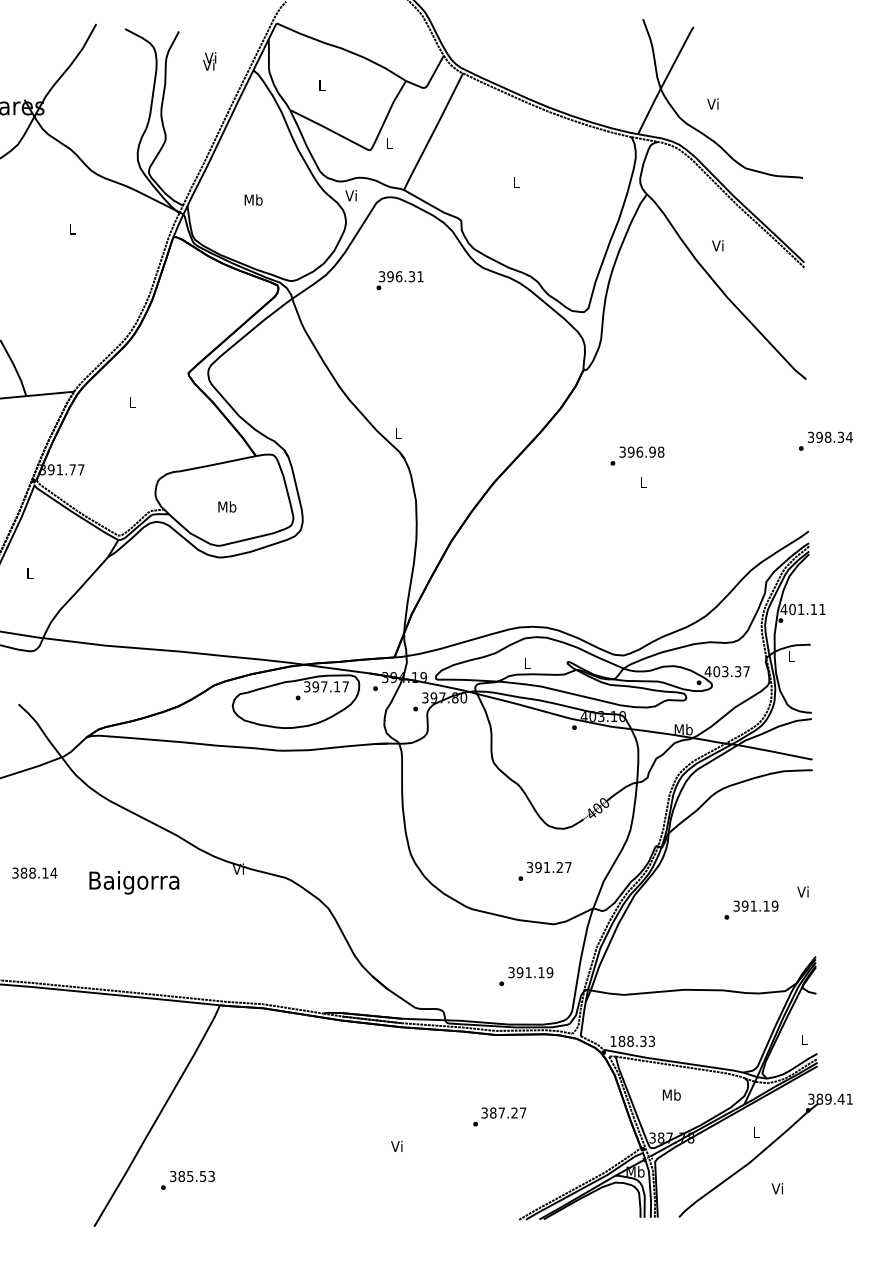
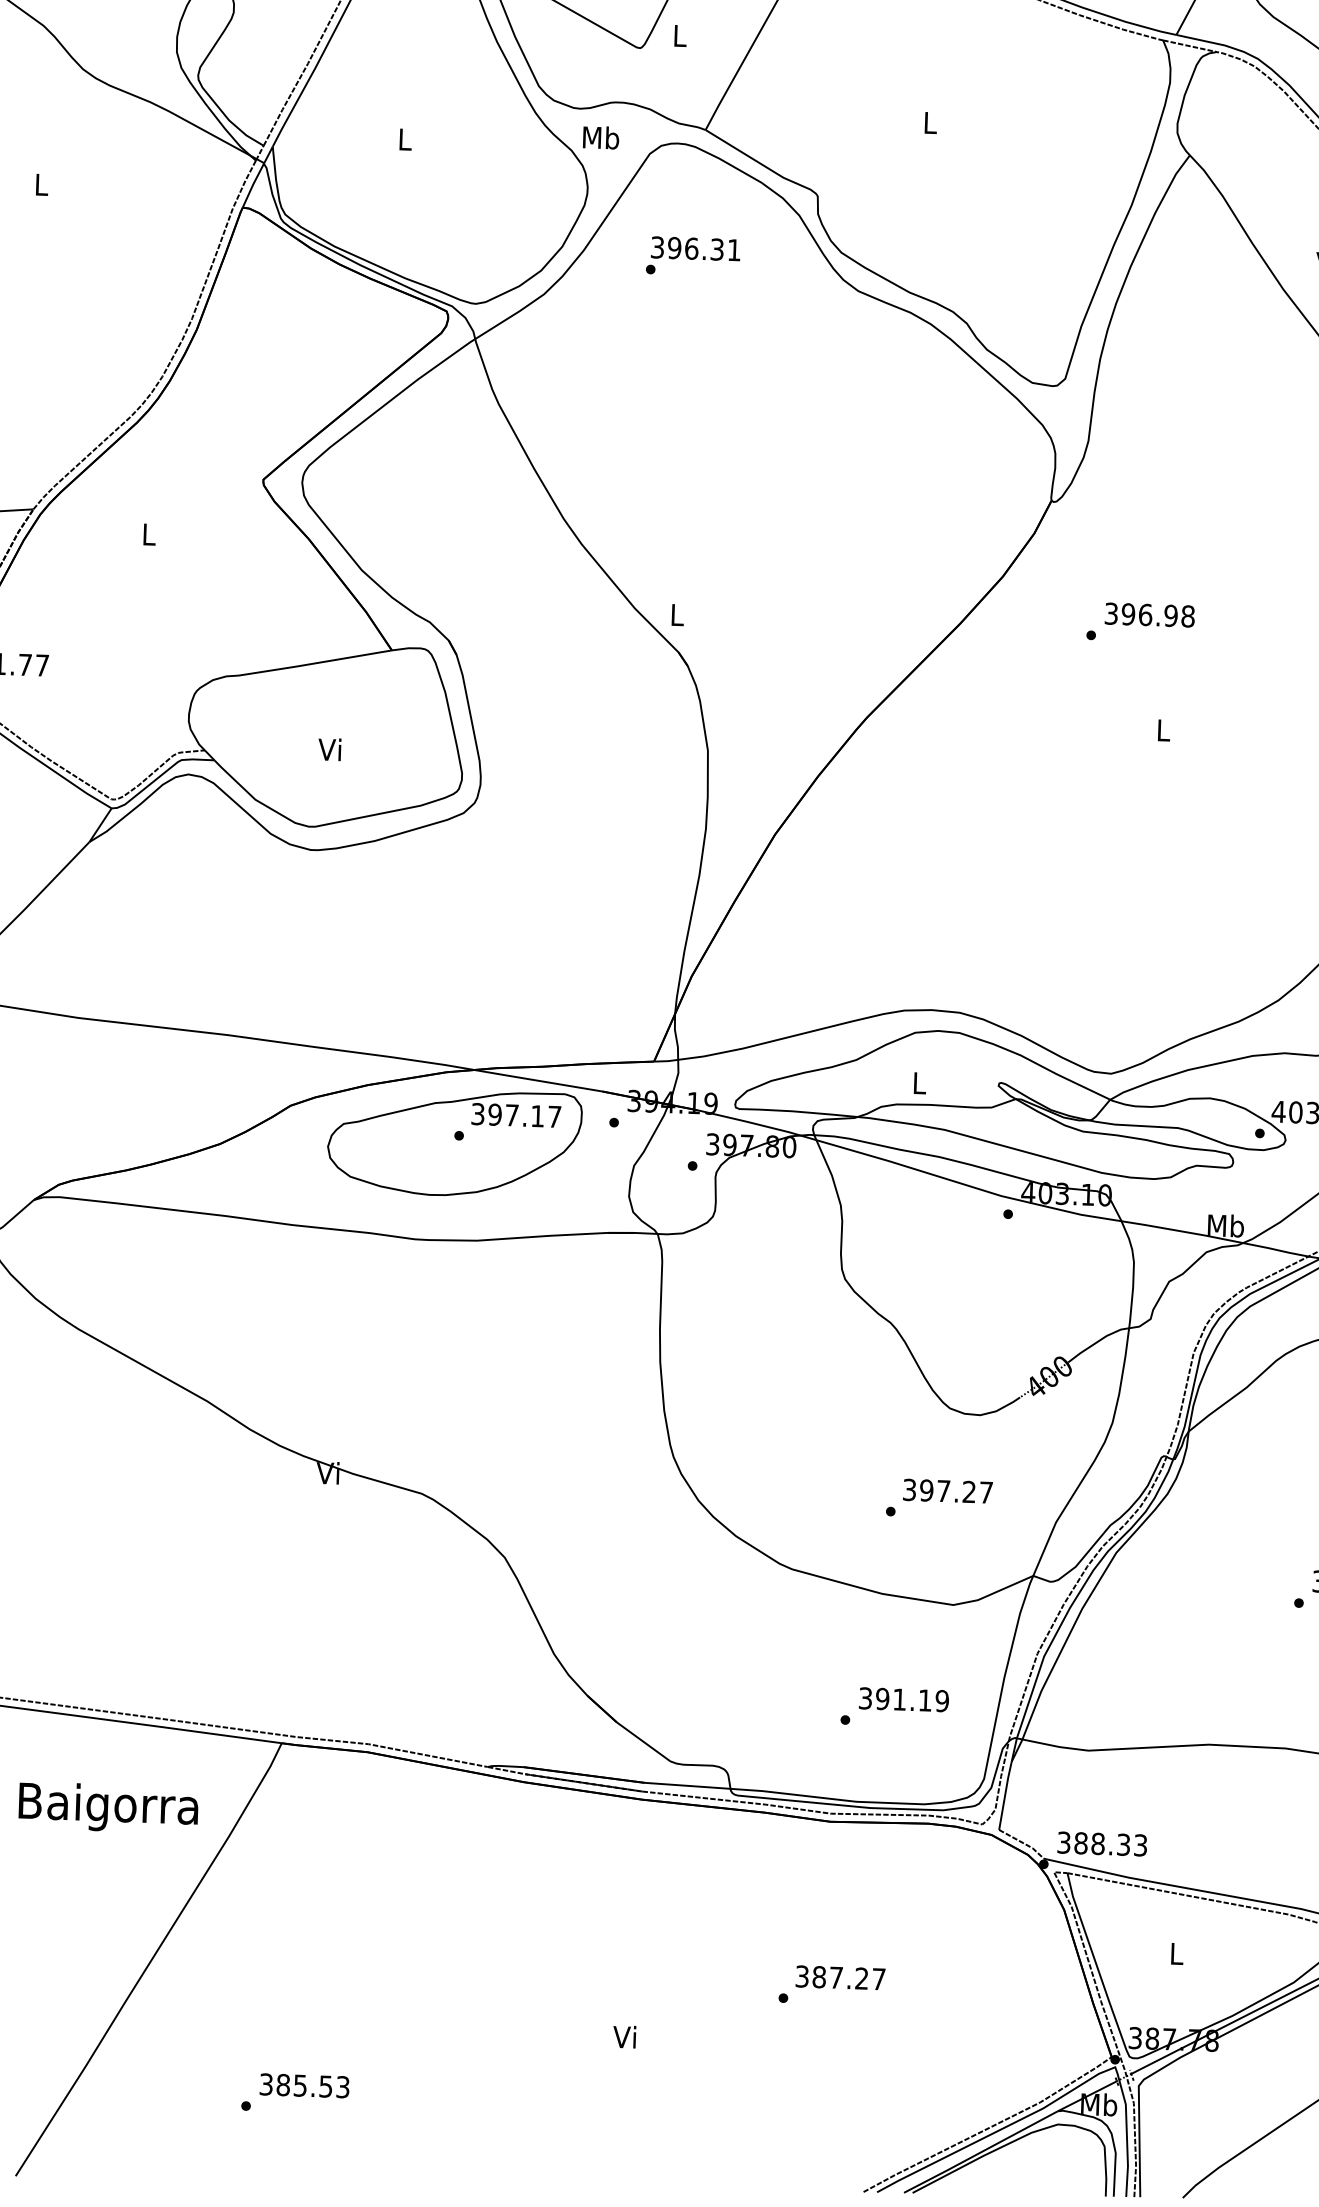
text: (351, 195) -> (600, 137), Vi -> Mb
text: (253, 199) -> (404, 138), Mb -> L
text: (399, 280) -> (692, 256), moved
text: (637, 455) -> (1140, 621), moved
text: (227, 506) -> (331, 748), Mb -> Vi
text: (547, 867) -> (944, 1491), 391.27 -> 397.27
text: (134, 882) -> (108, 1807), moved
text: (613, 1040) -> (1064, 1840), 188.33 -> 388.33
text: (671, 1094) -> (1176, 1952), Mb -> L
text: (187, 1179) -> (294, 2091), moved

